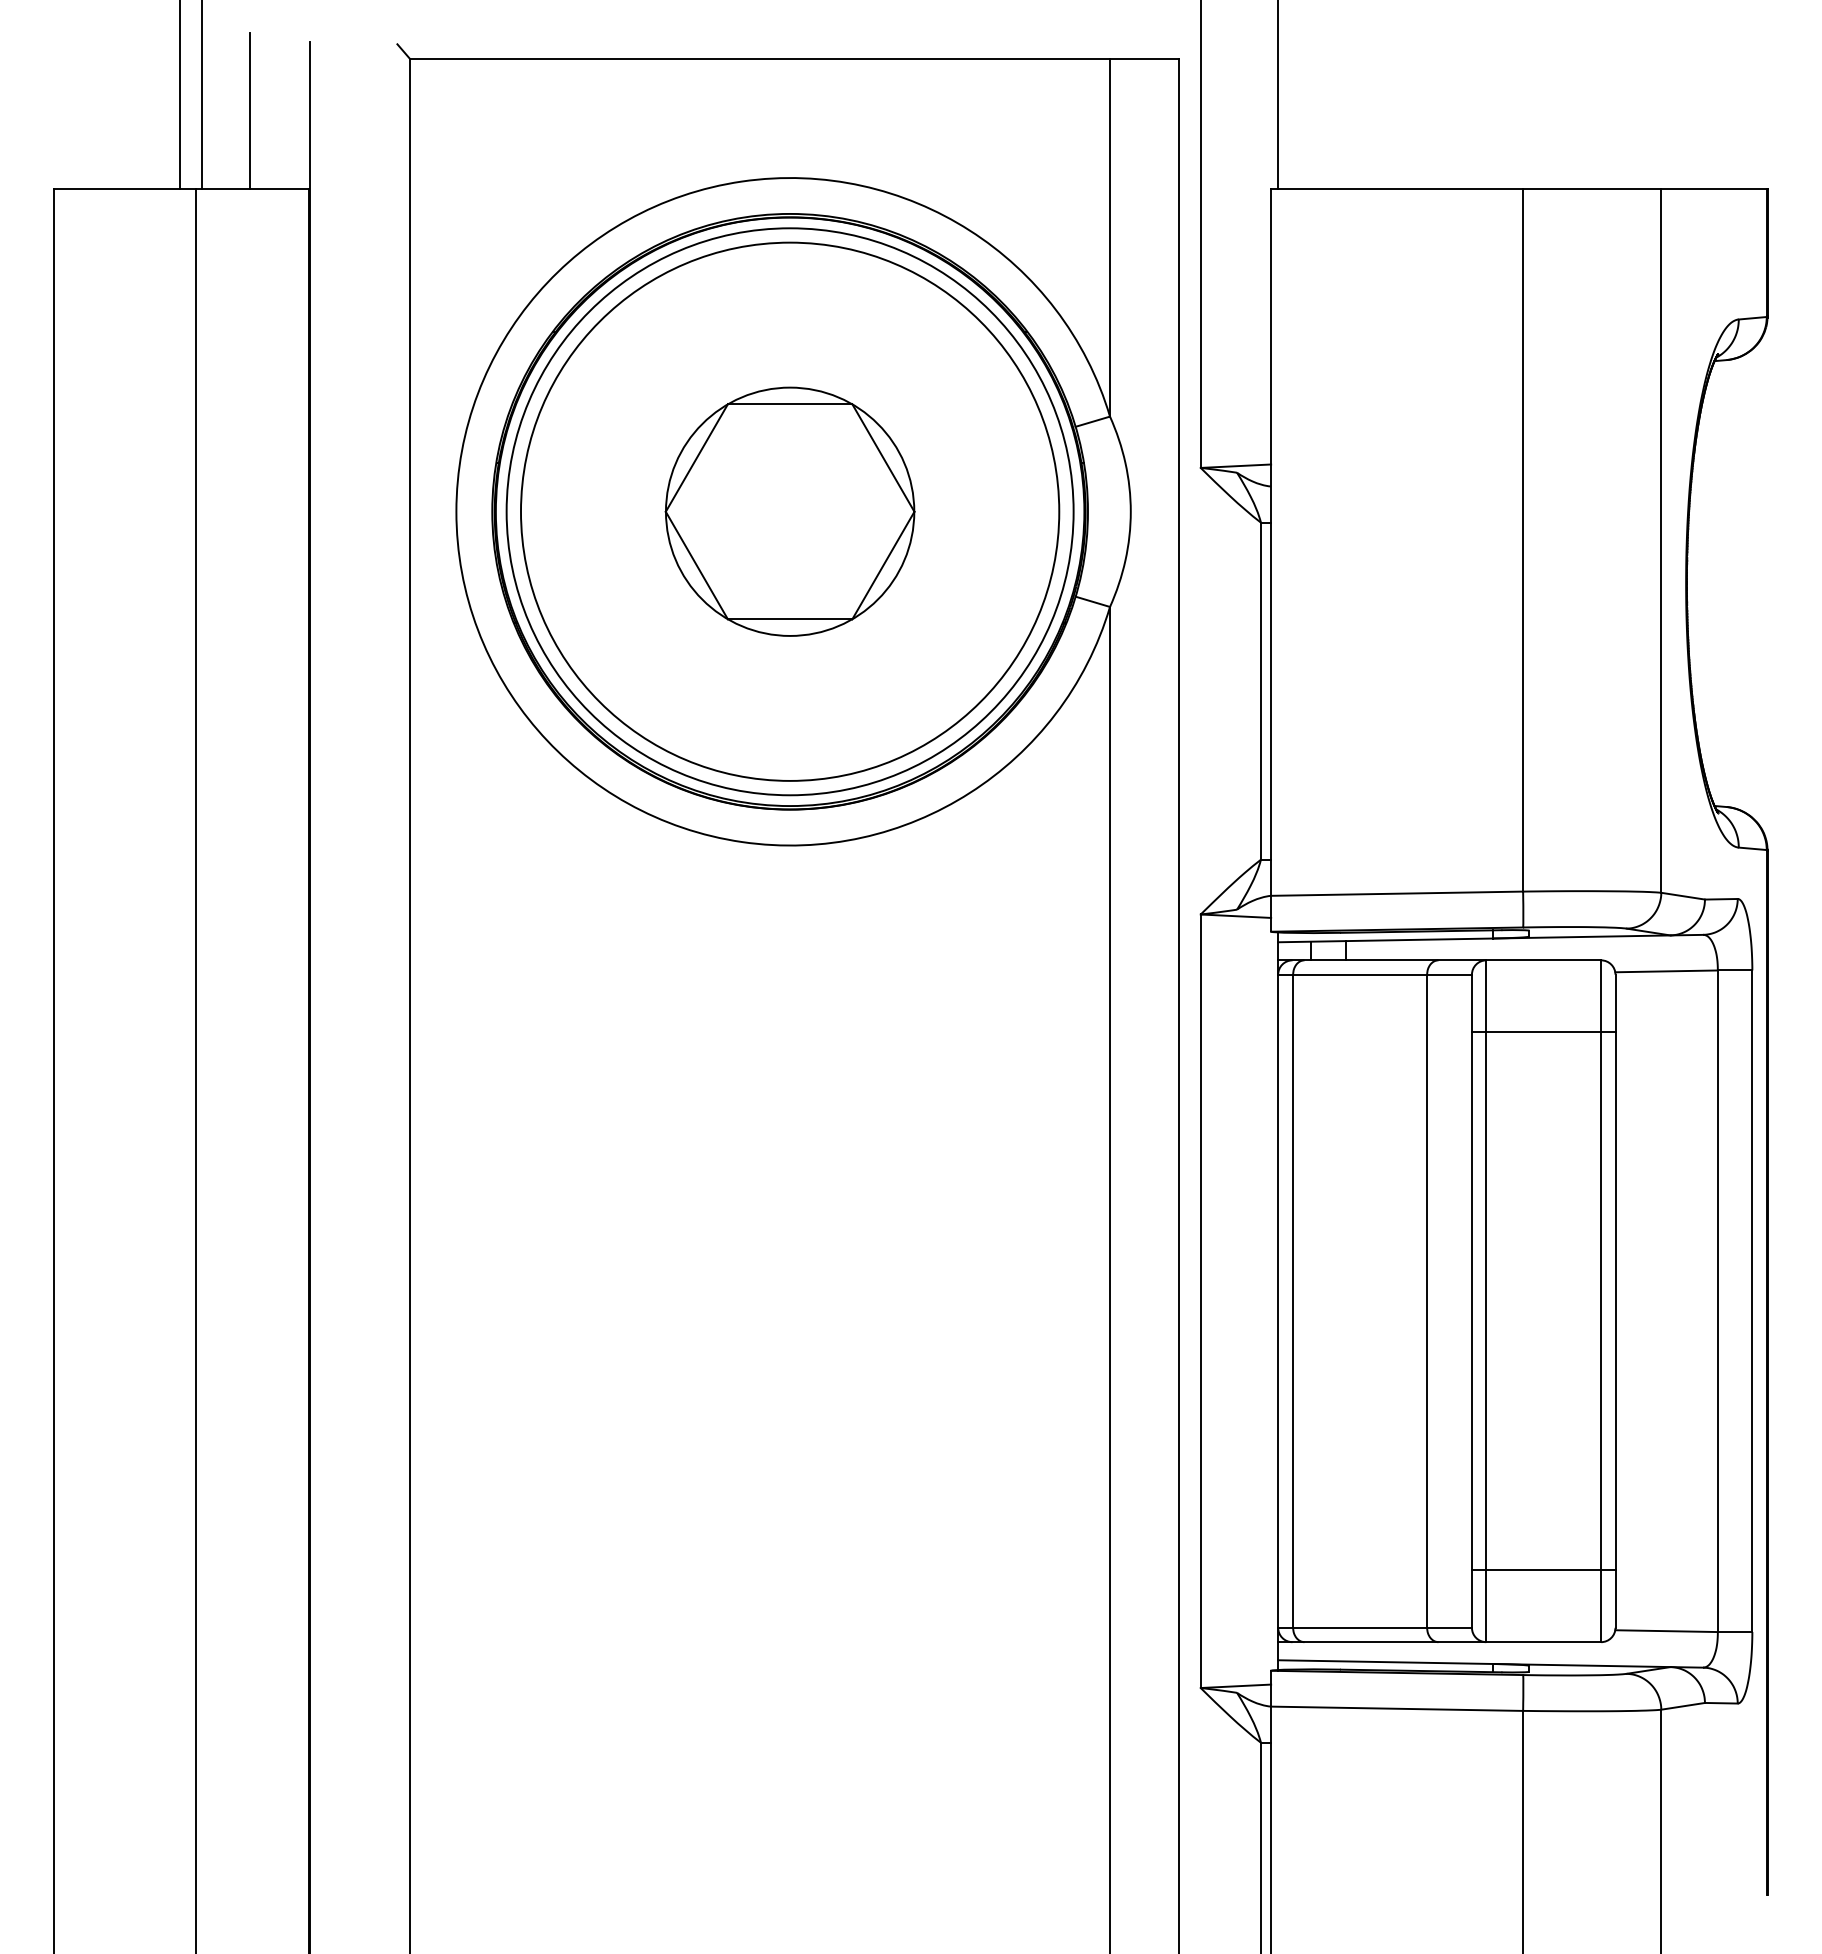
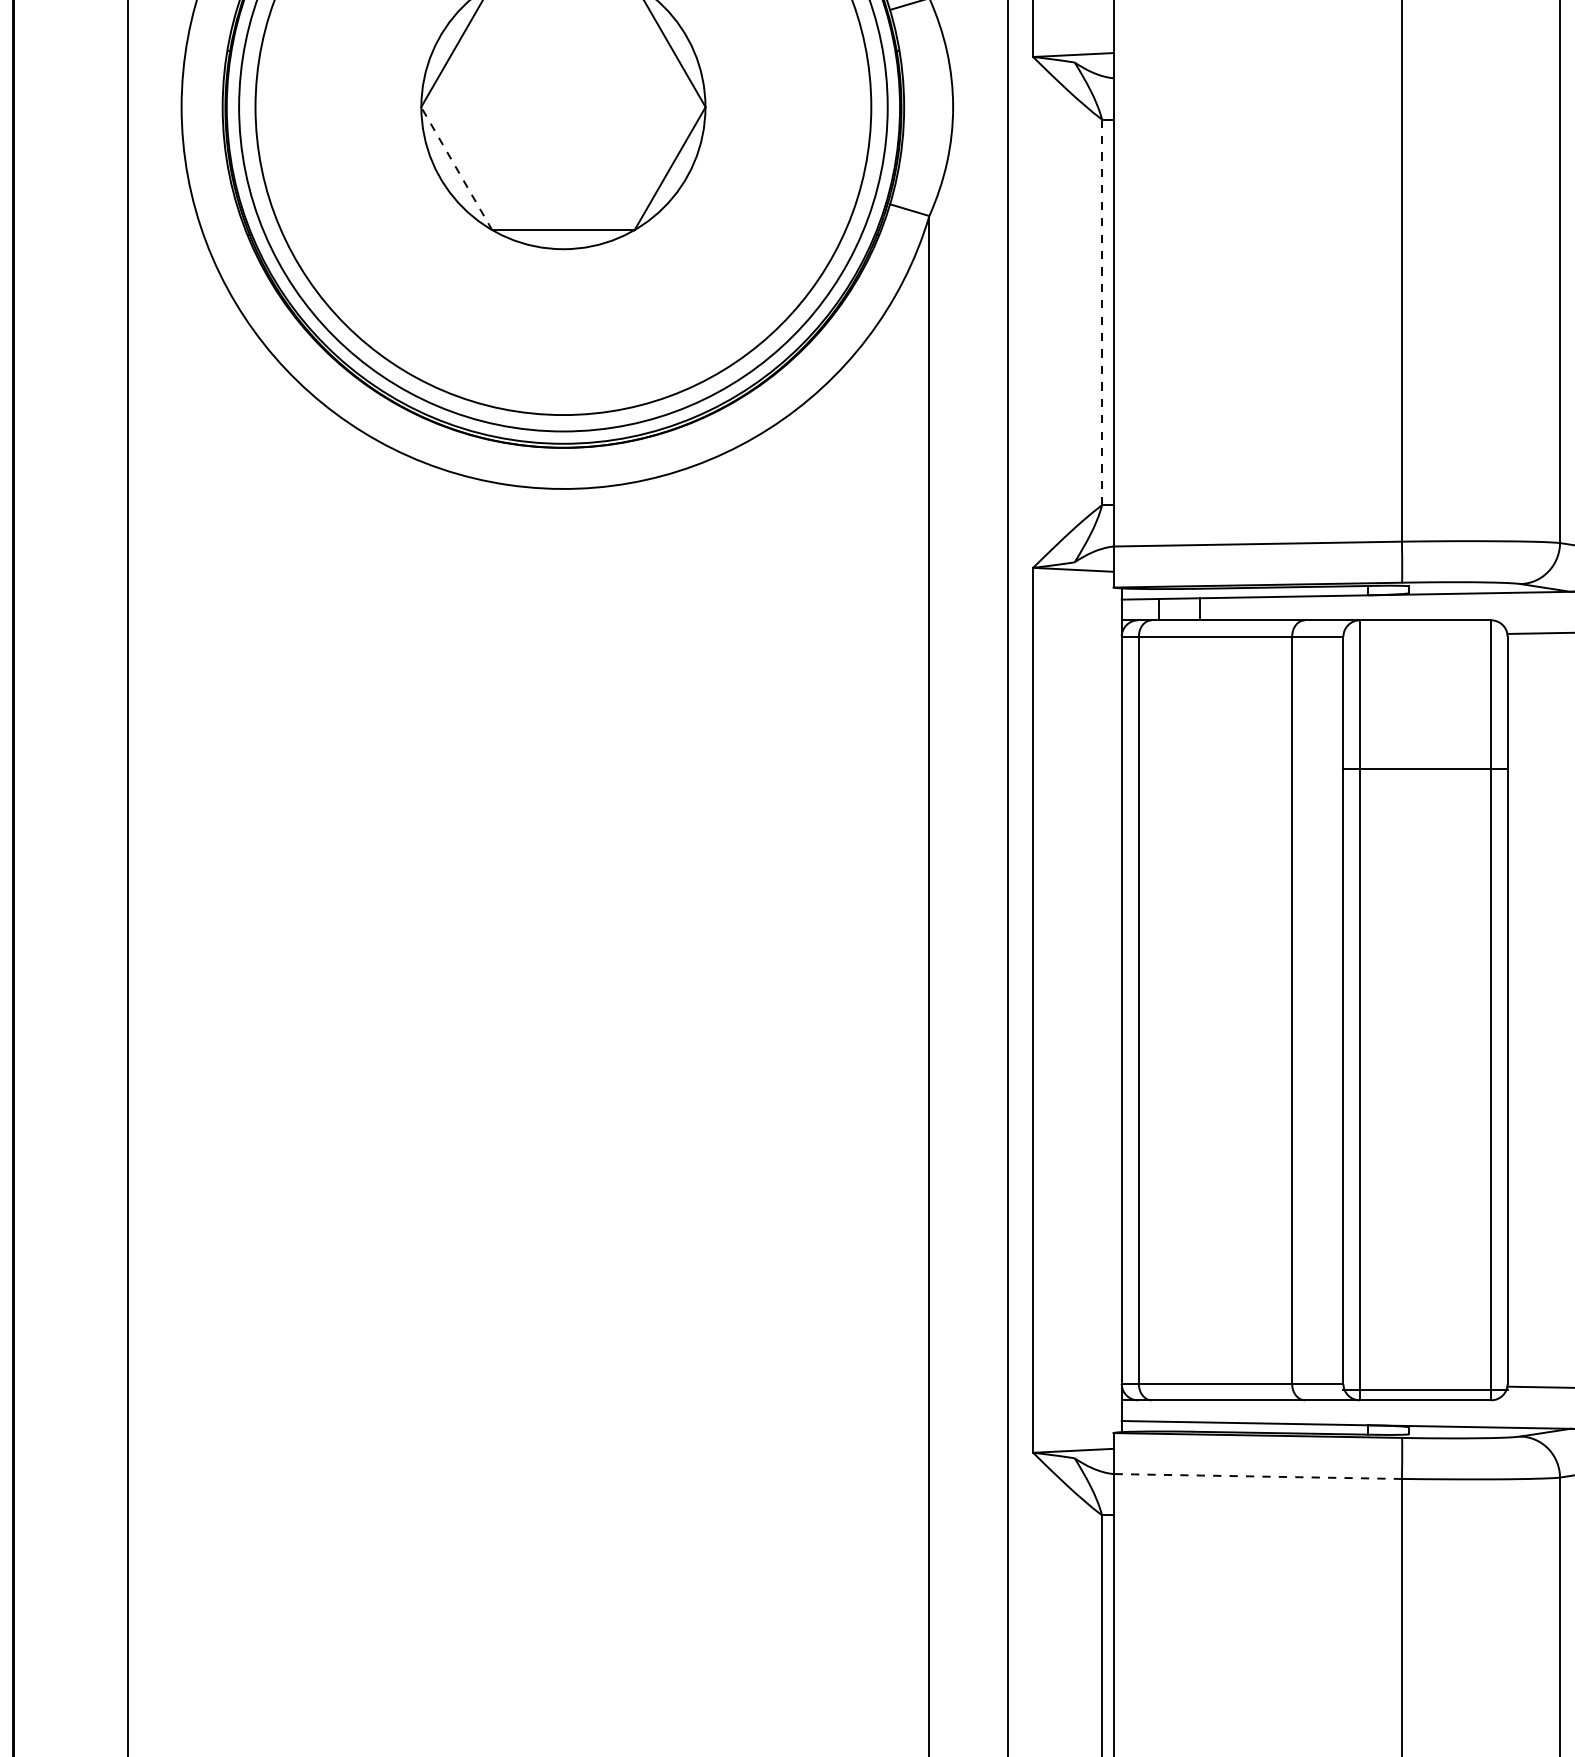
line: (696, 565) -> (456, 168), solid -> dashed
line: (1260, 691) -> (1101, 312), solid -> dashed
line: (1543, 1032) -> (1425, 769), moved
line: (1543, 1570) -> (1425, 1390), moved
line: (1396, 1708) -> (1257, 1476), solid -> dashed

